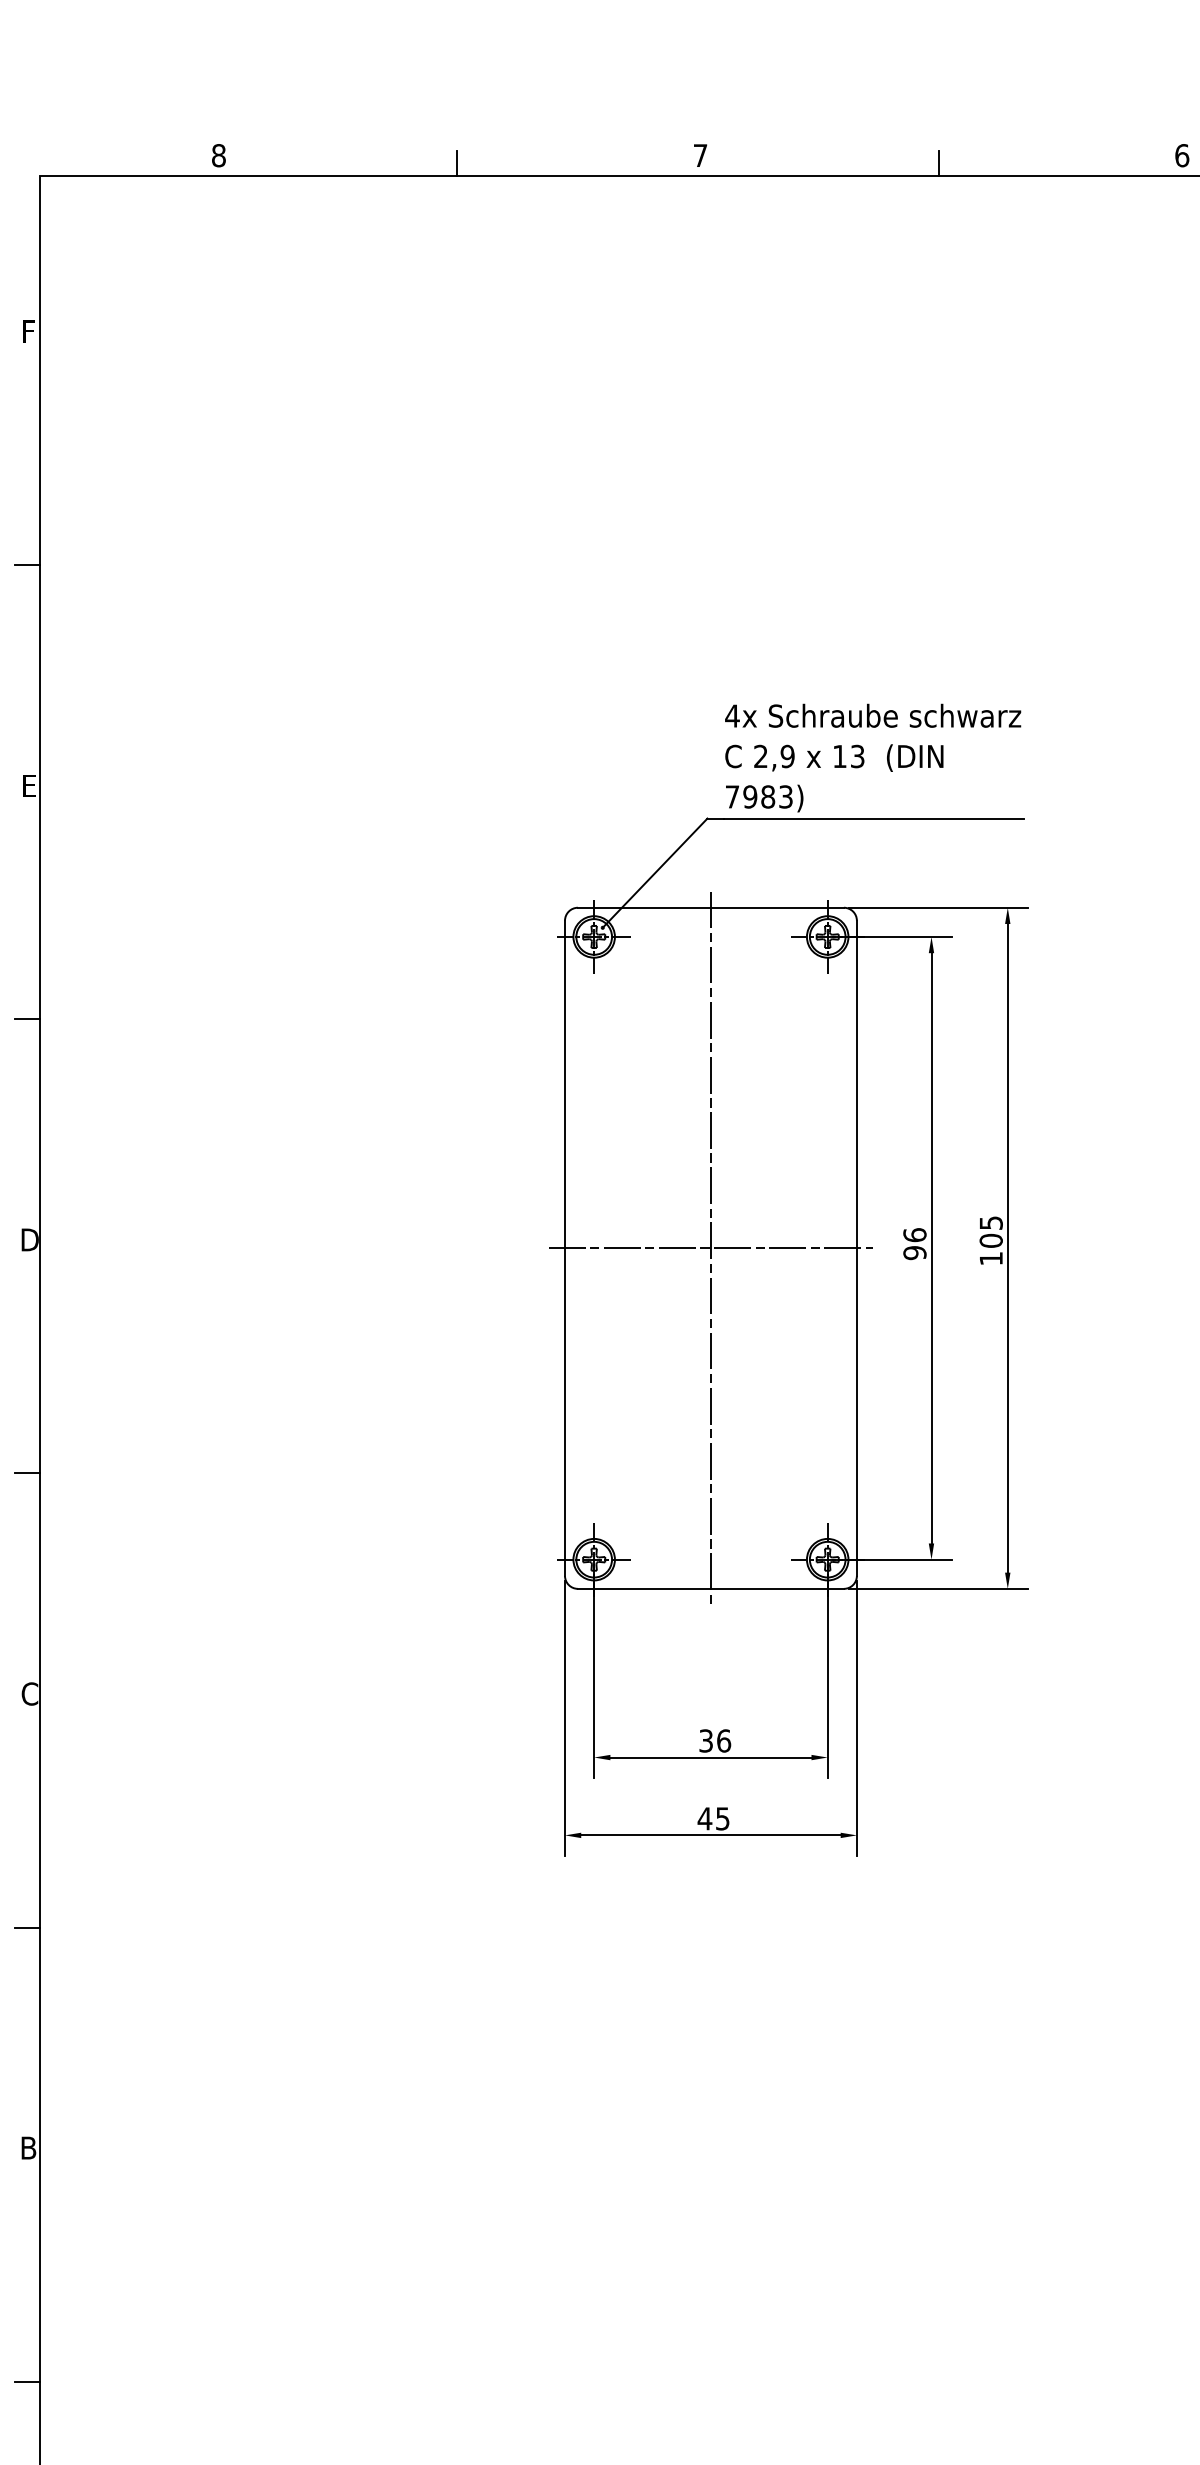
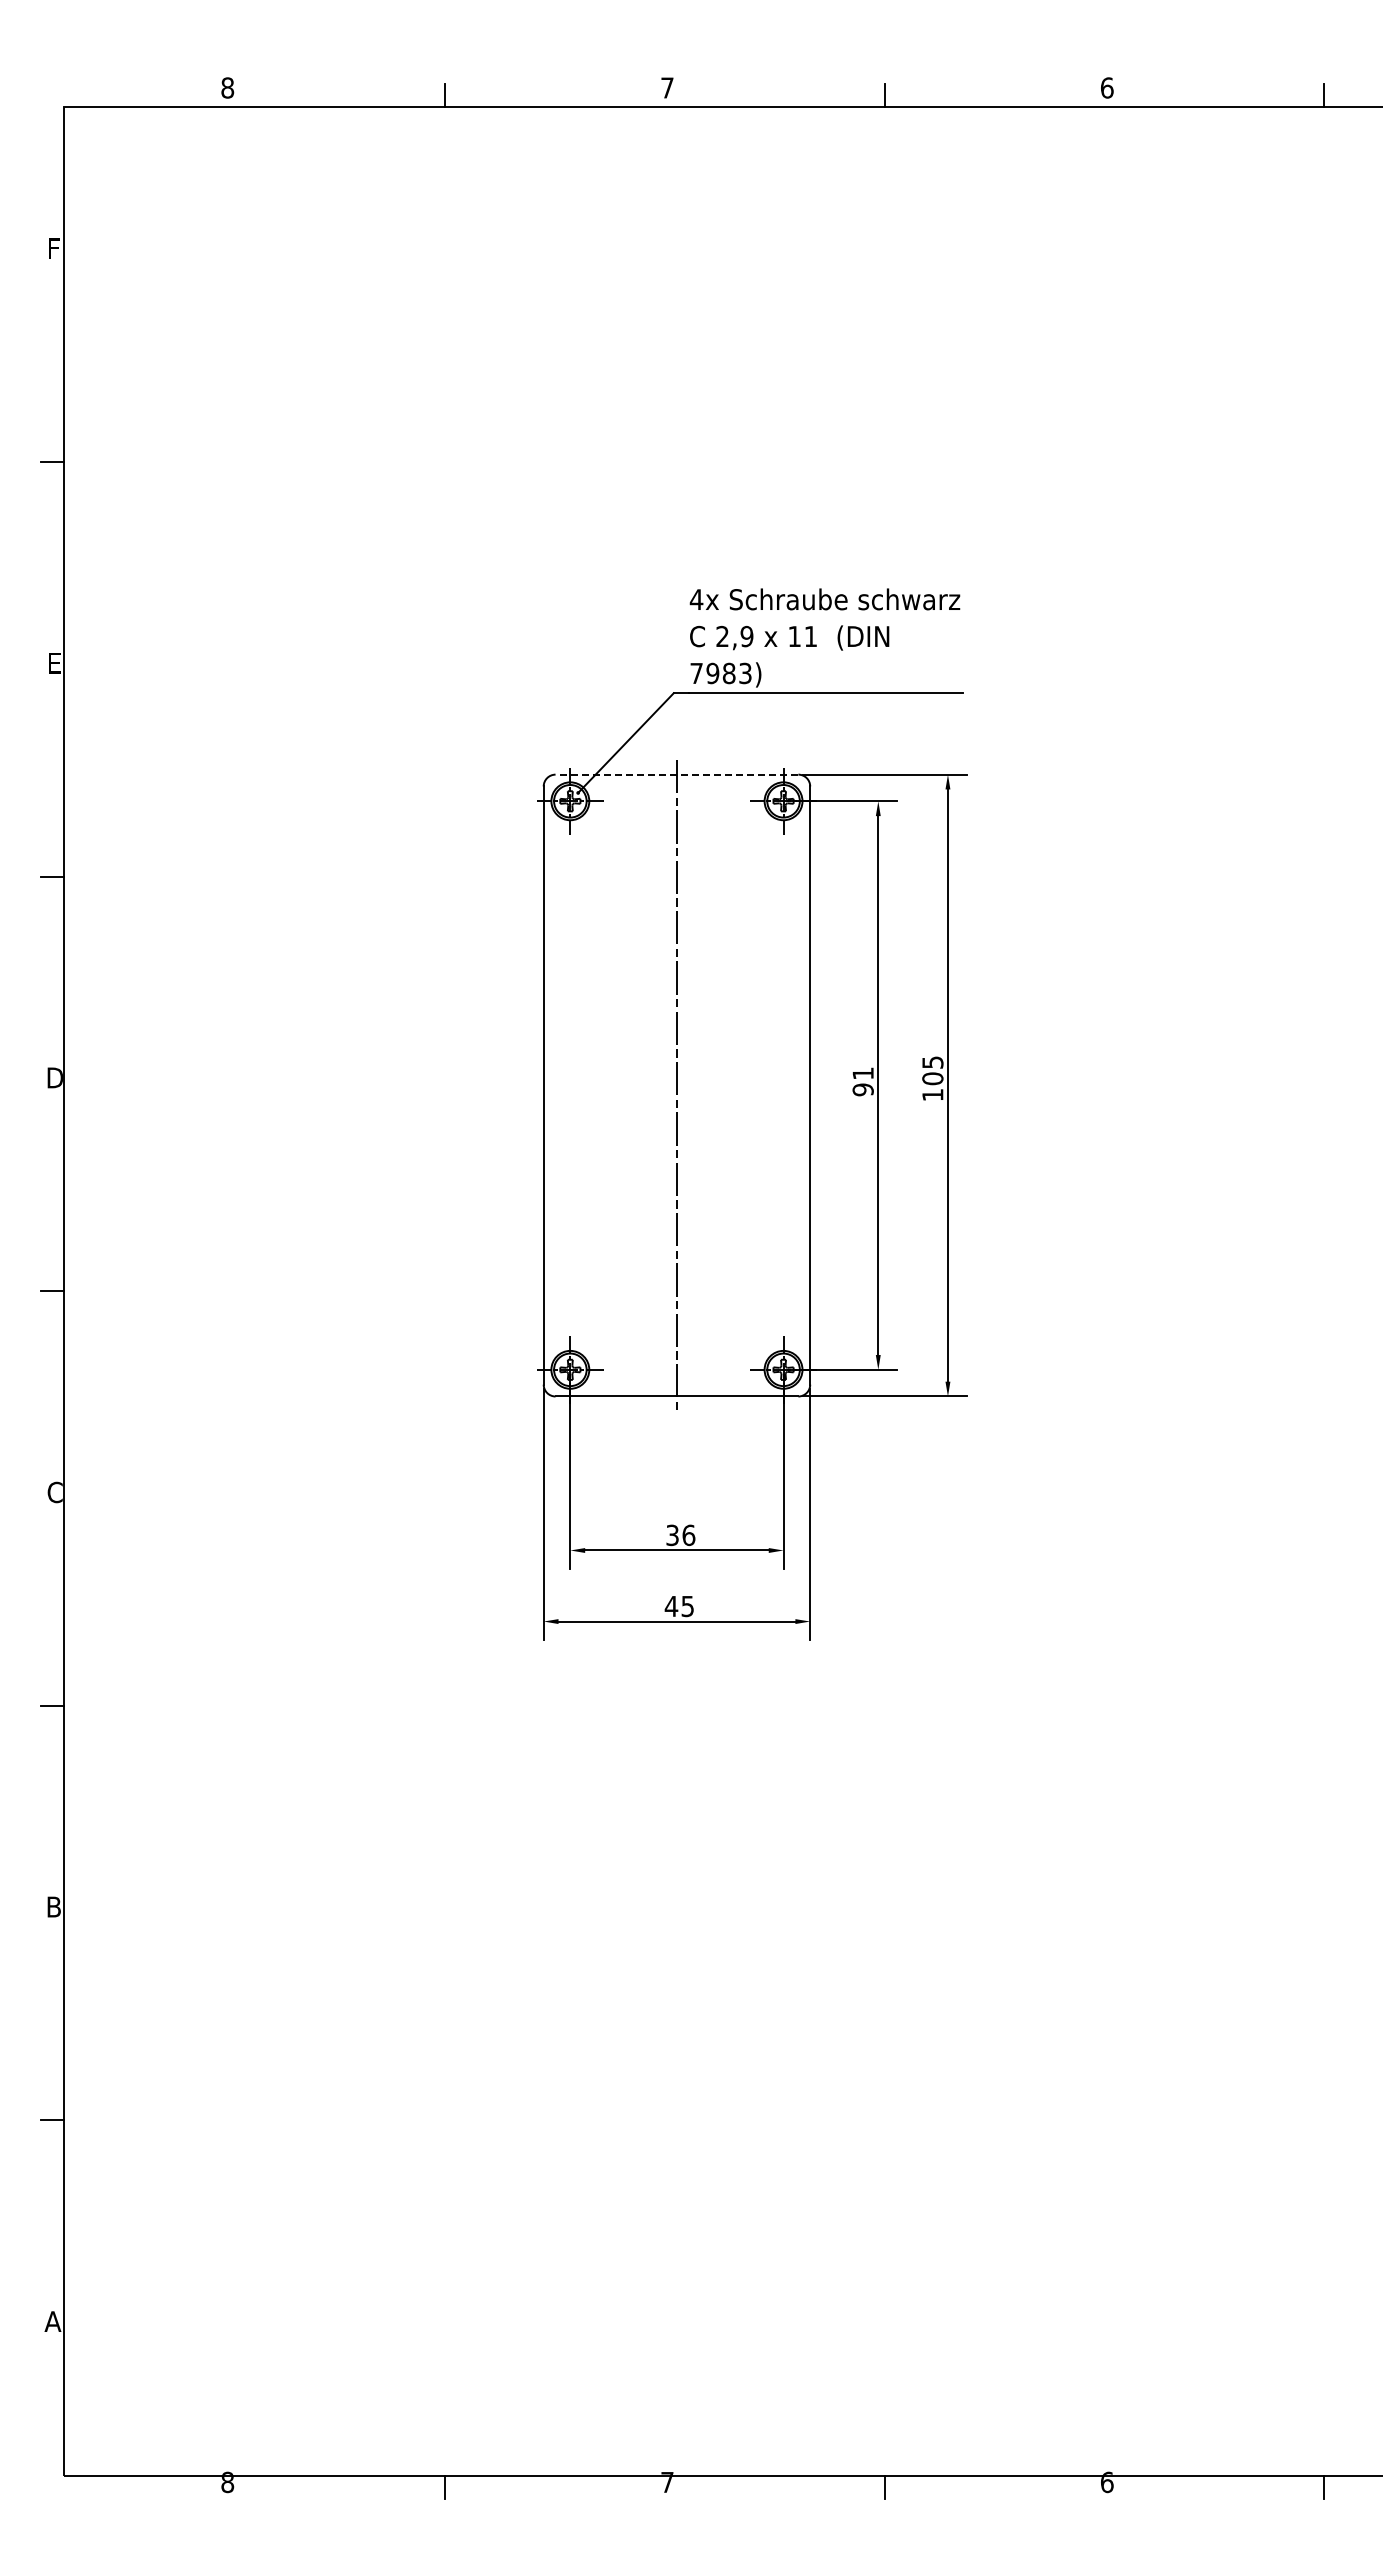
text: (857, 756) -> (810, 636), 13 -> 11
line: (710, 907) -> (676, 774), solid -> dashed
text: (914, 1235) -> (862, 1073), 96 -> 91
line: (710, 1248) -> (676, 1085), removed

